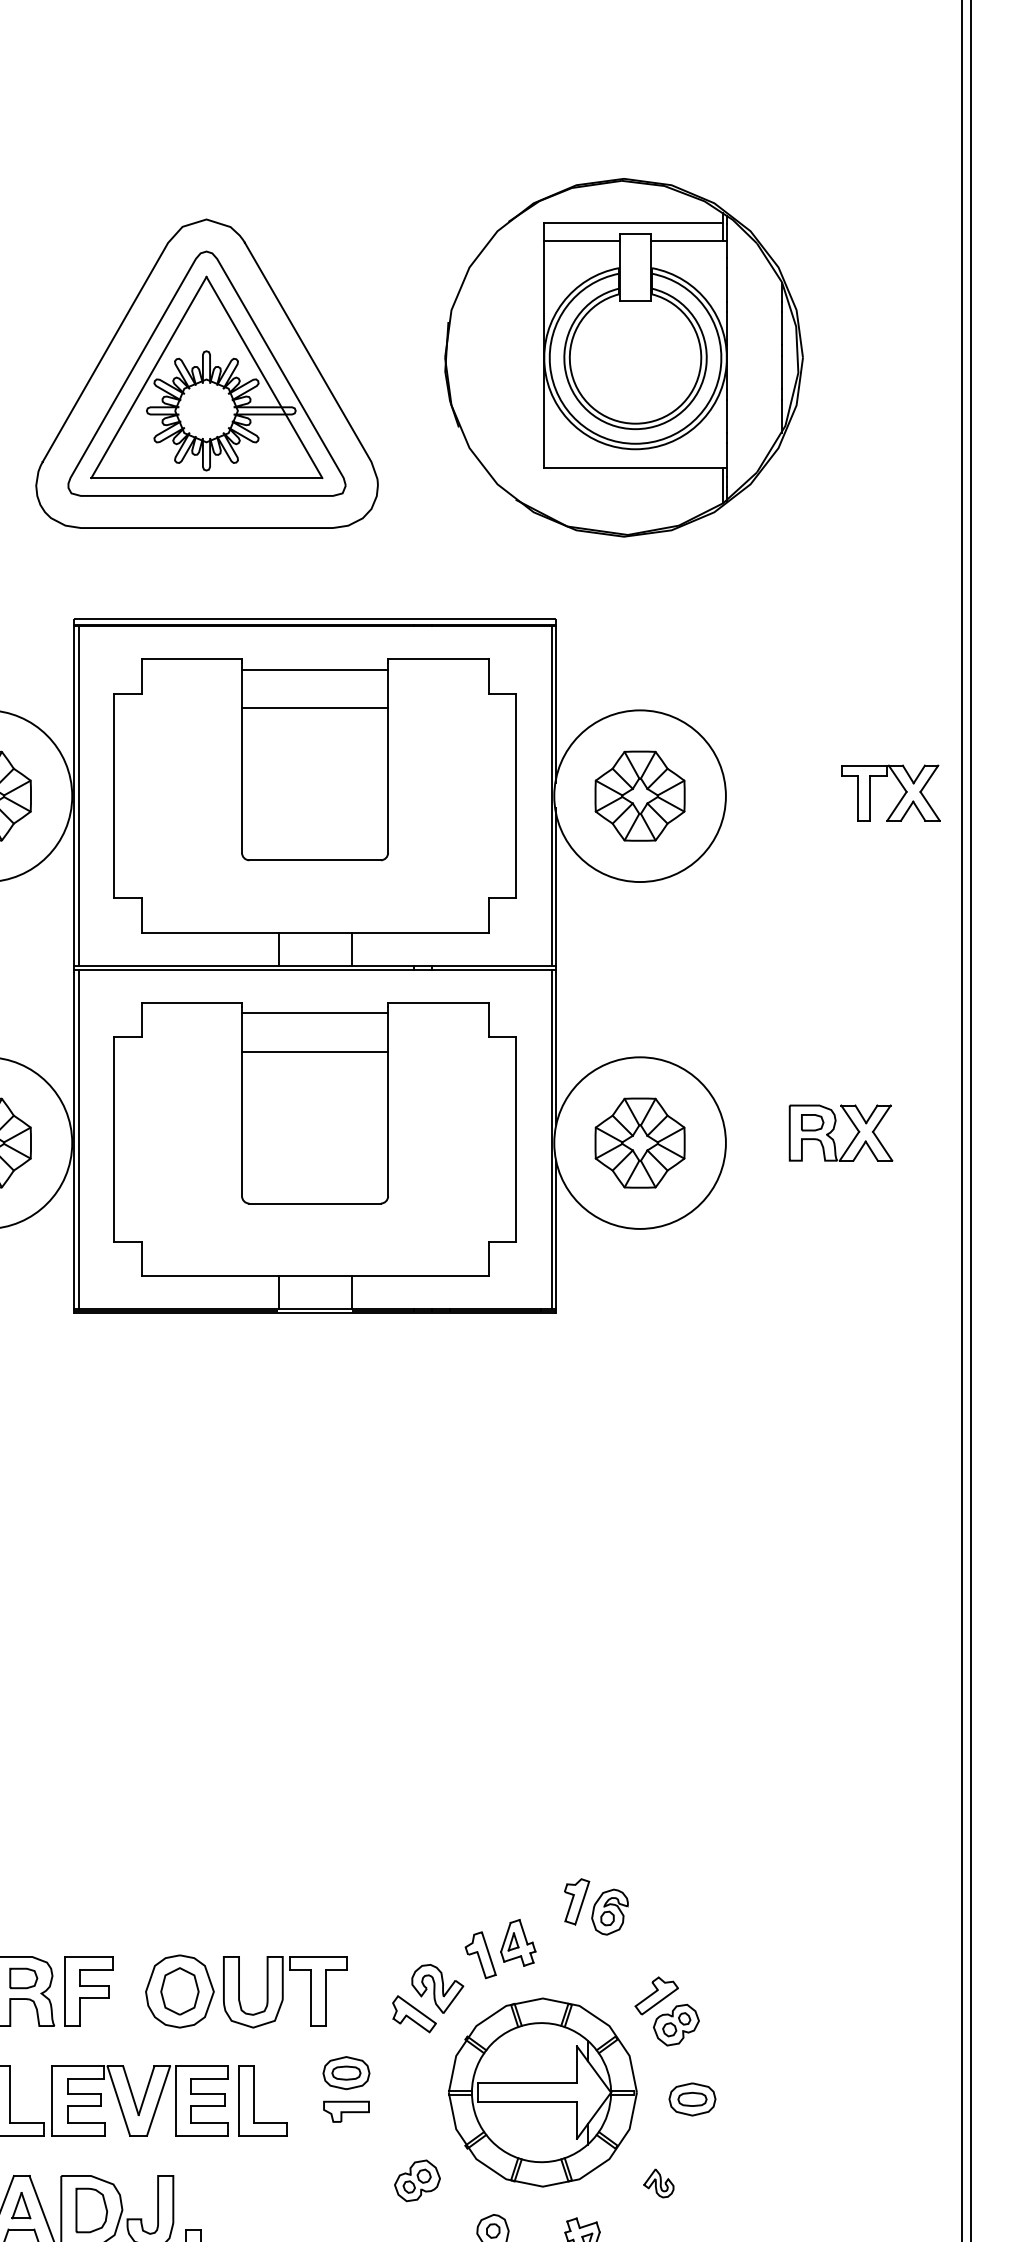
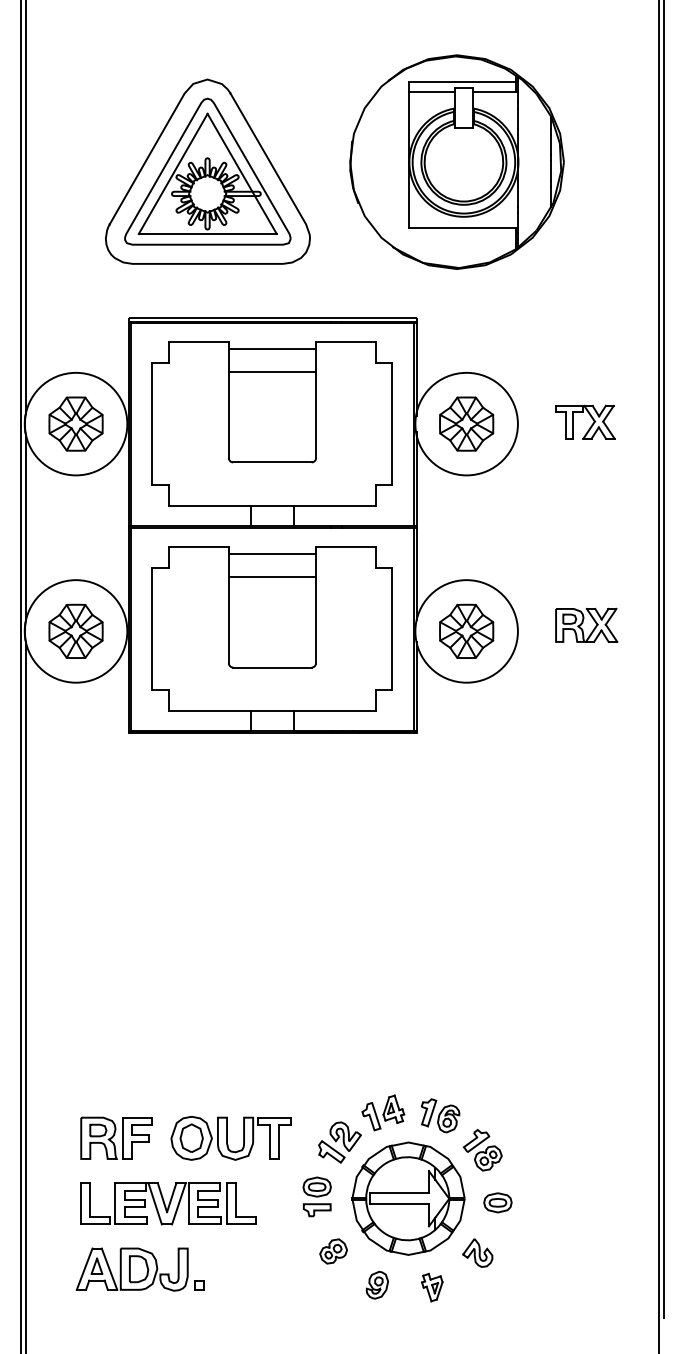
part: (900, 786) -> (591, 418), moved
part: (596, 1906) -> (440, 1115), moved
part: (345, 2088) -> (316, 1196), moved
part: (658, 2182) -> (477, 1252), size x1.67

